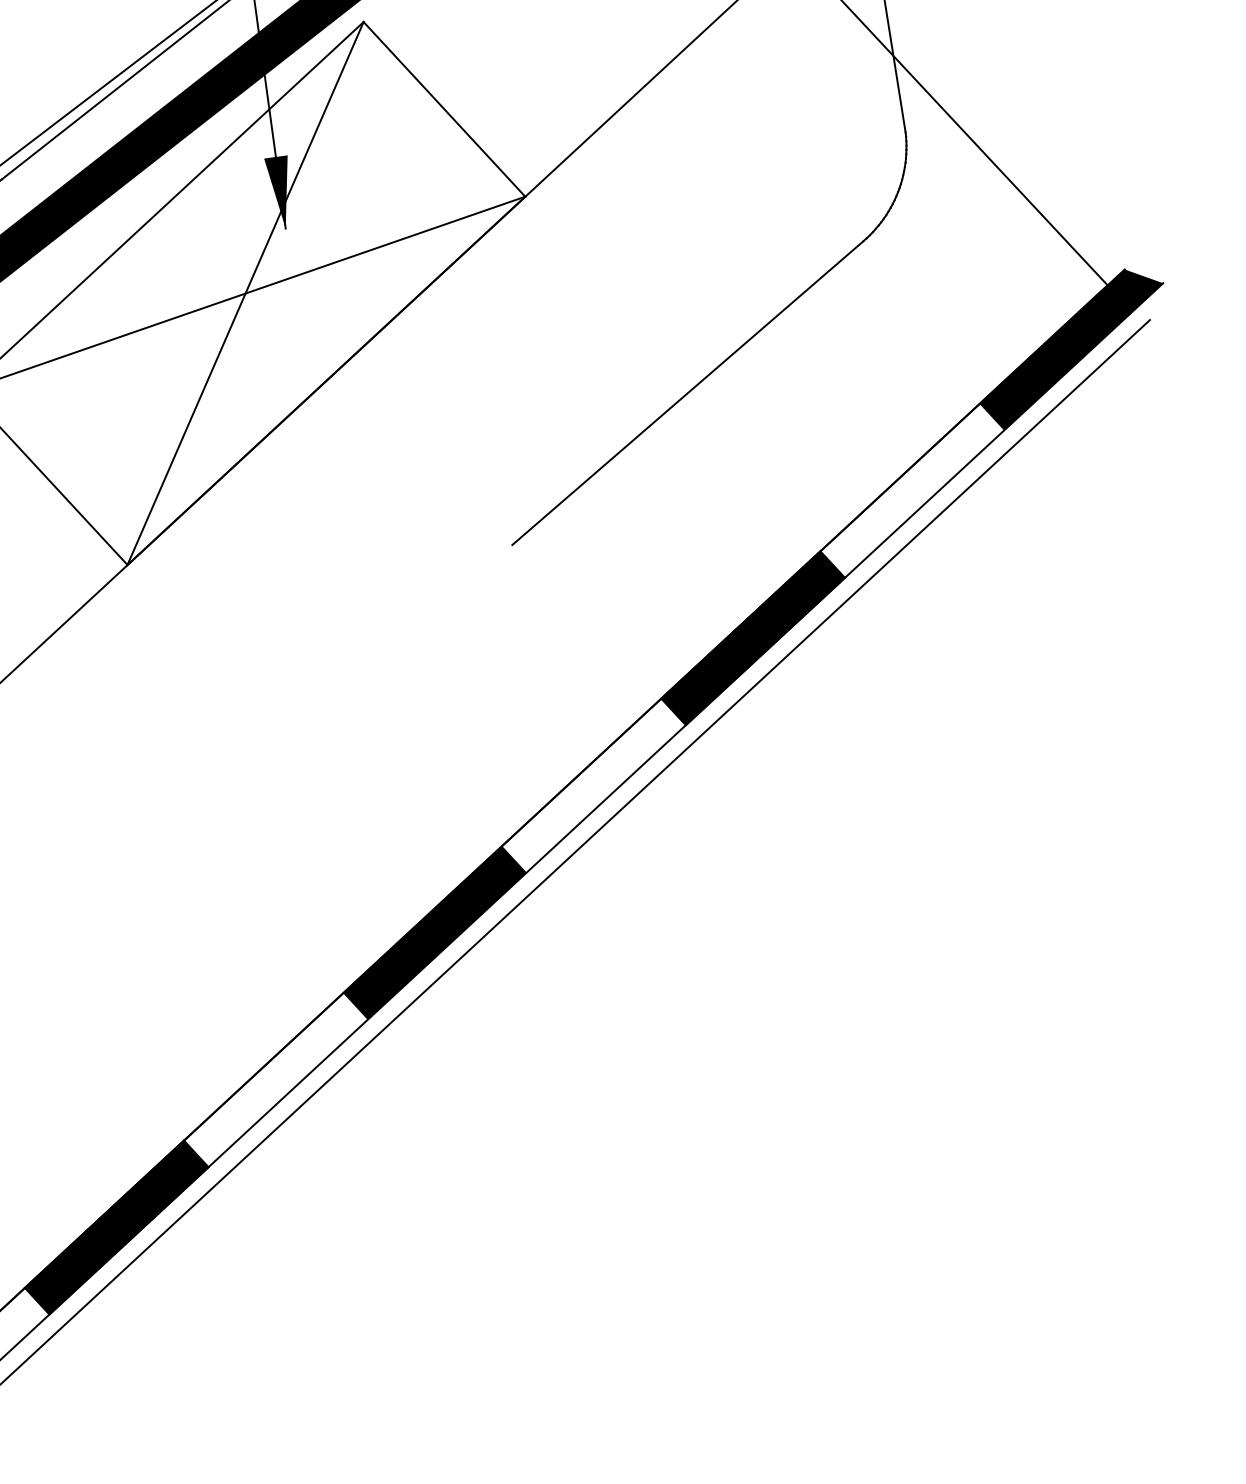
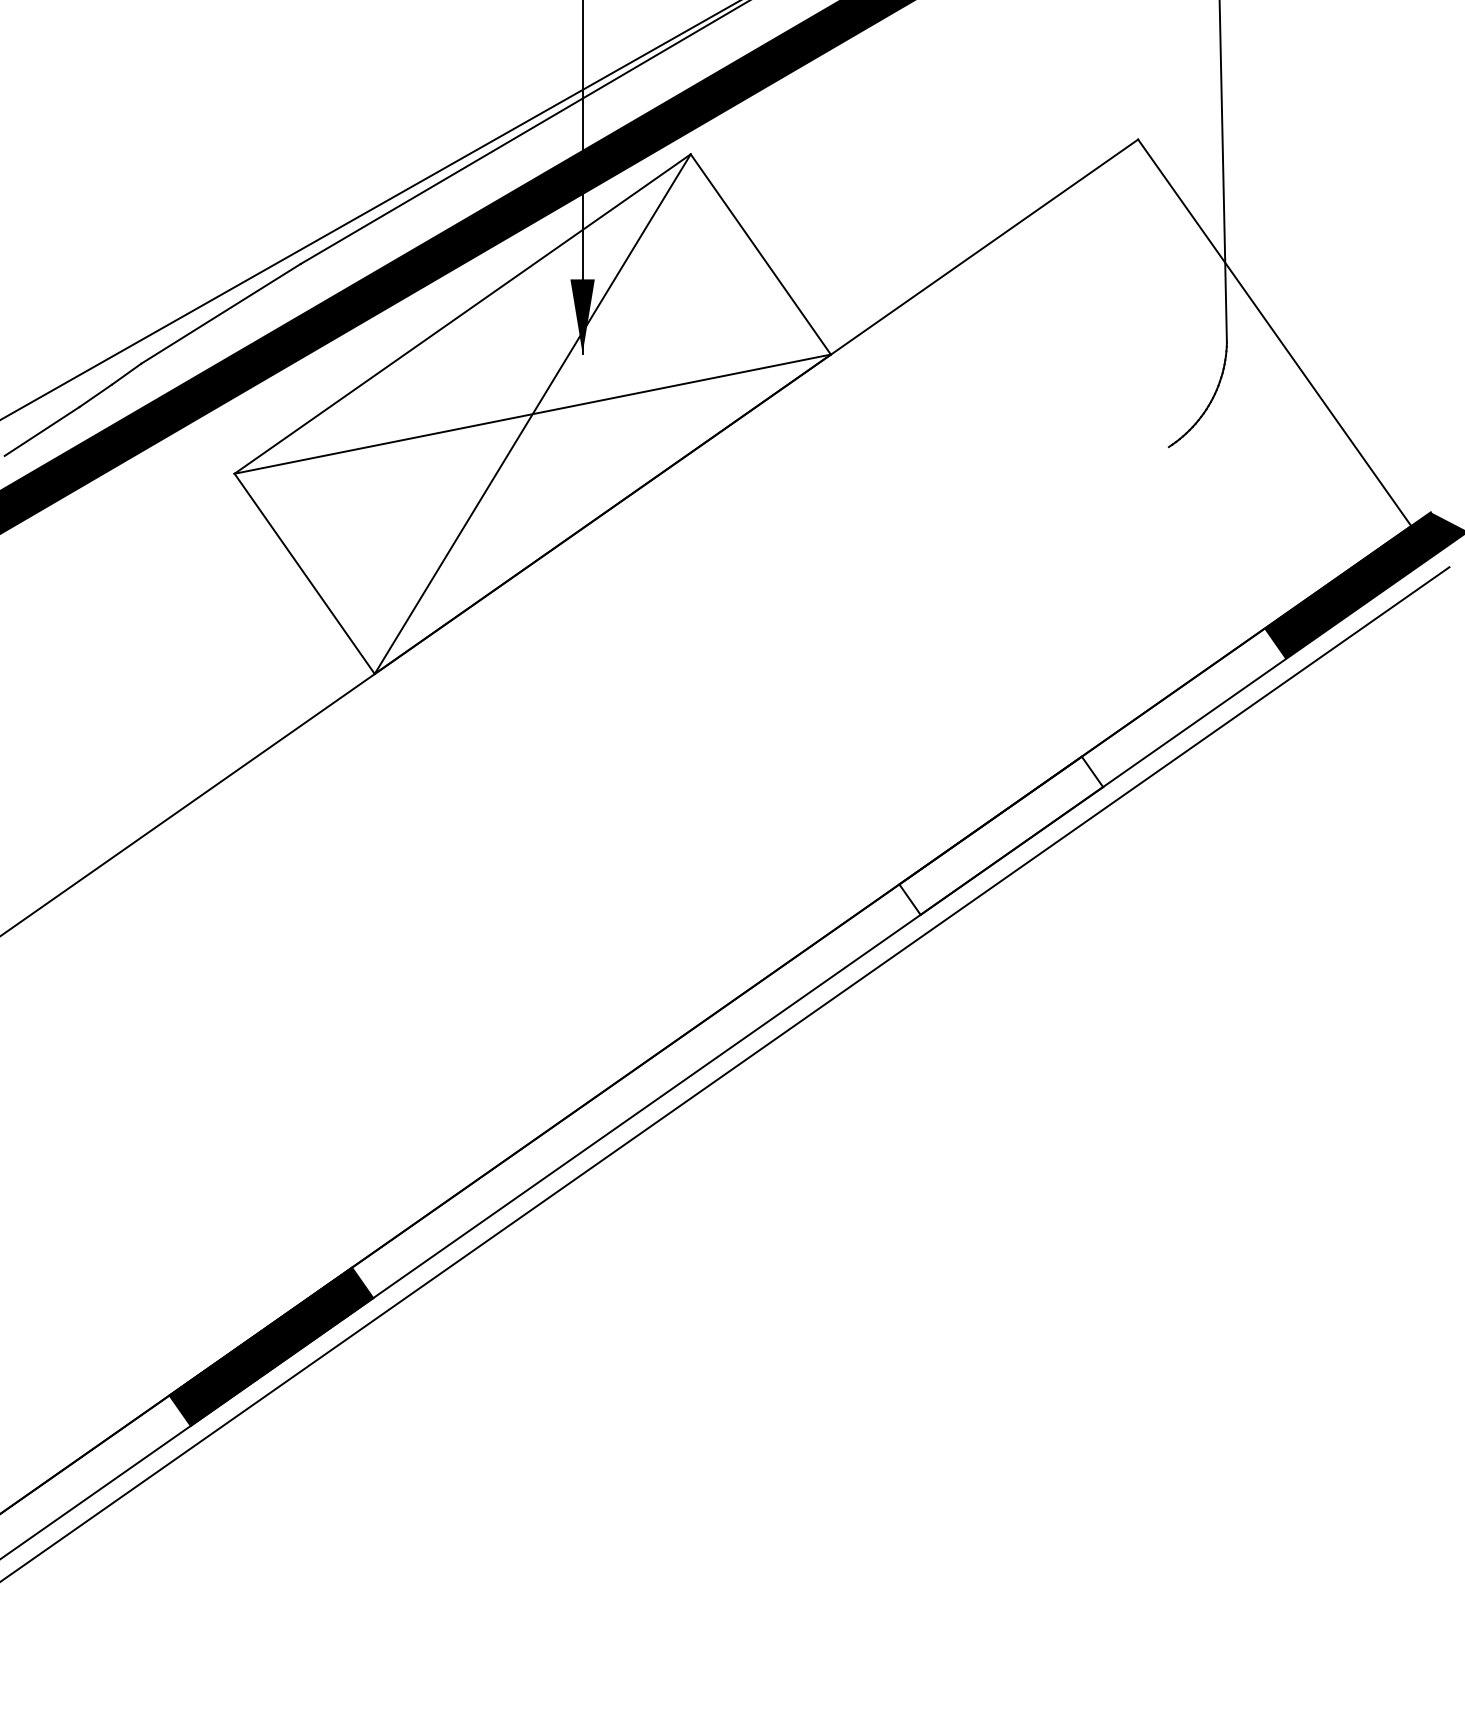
line: (687, 393) -> (968, 577), removed
fill: (753, 637) -> (1001, 835), removed
fill: (435, 933) -> (636, 1091), removed

